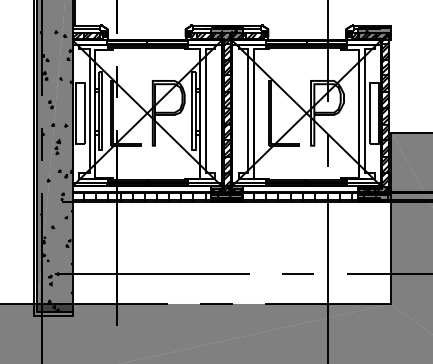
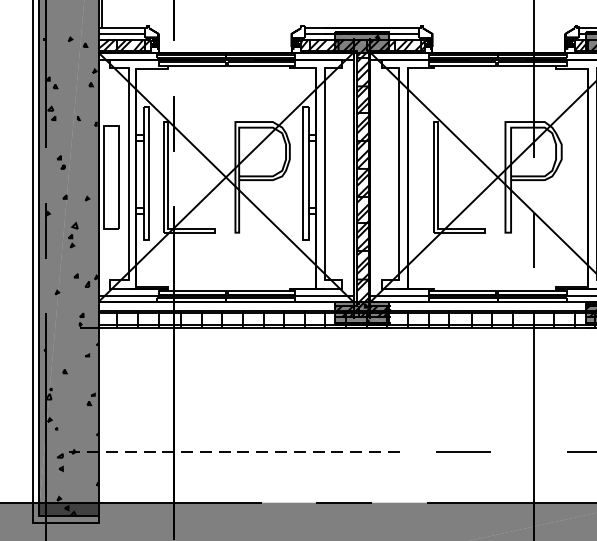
line: (297, 273) -> (461, 450), moved
line: (152, 274) -> (234, 452), solid -> dashed

